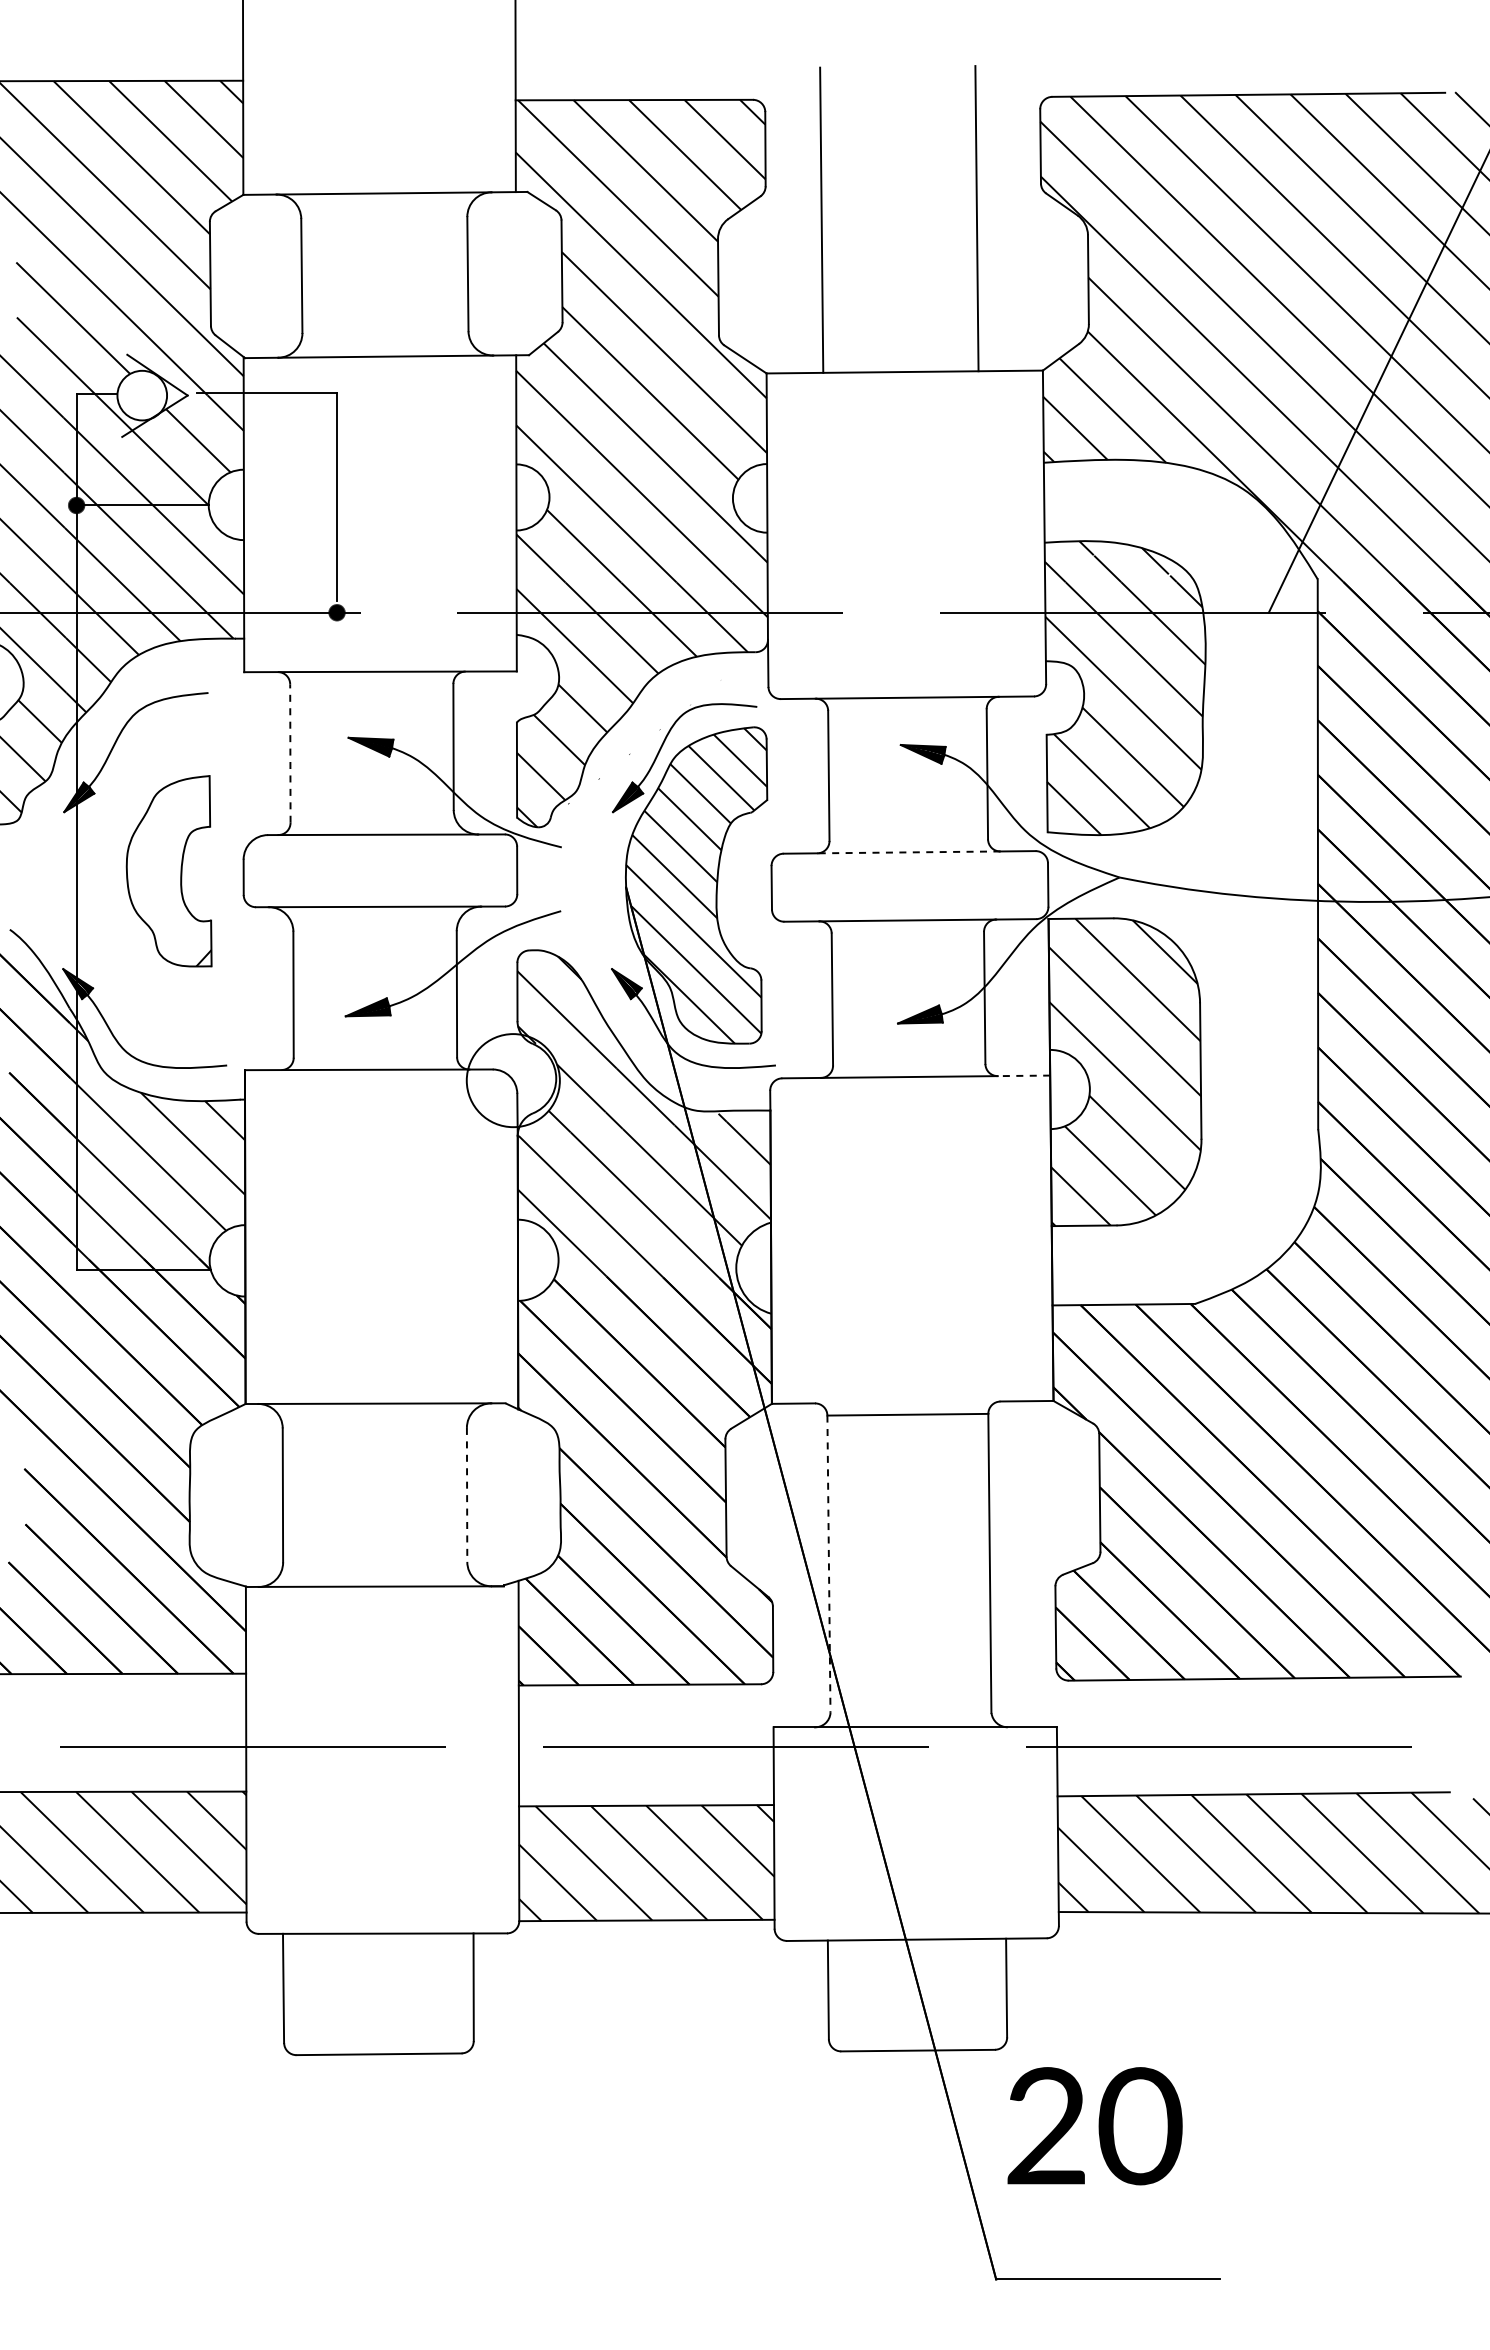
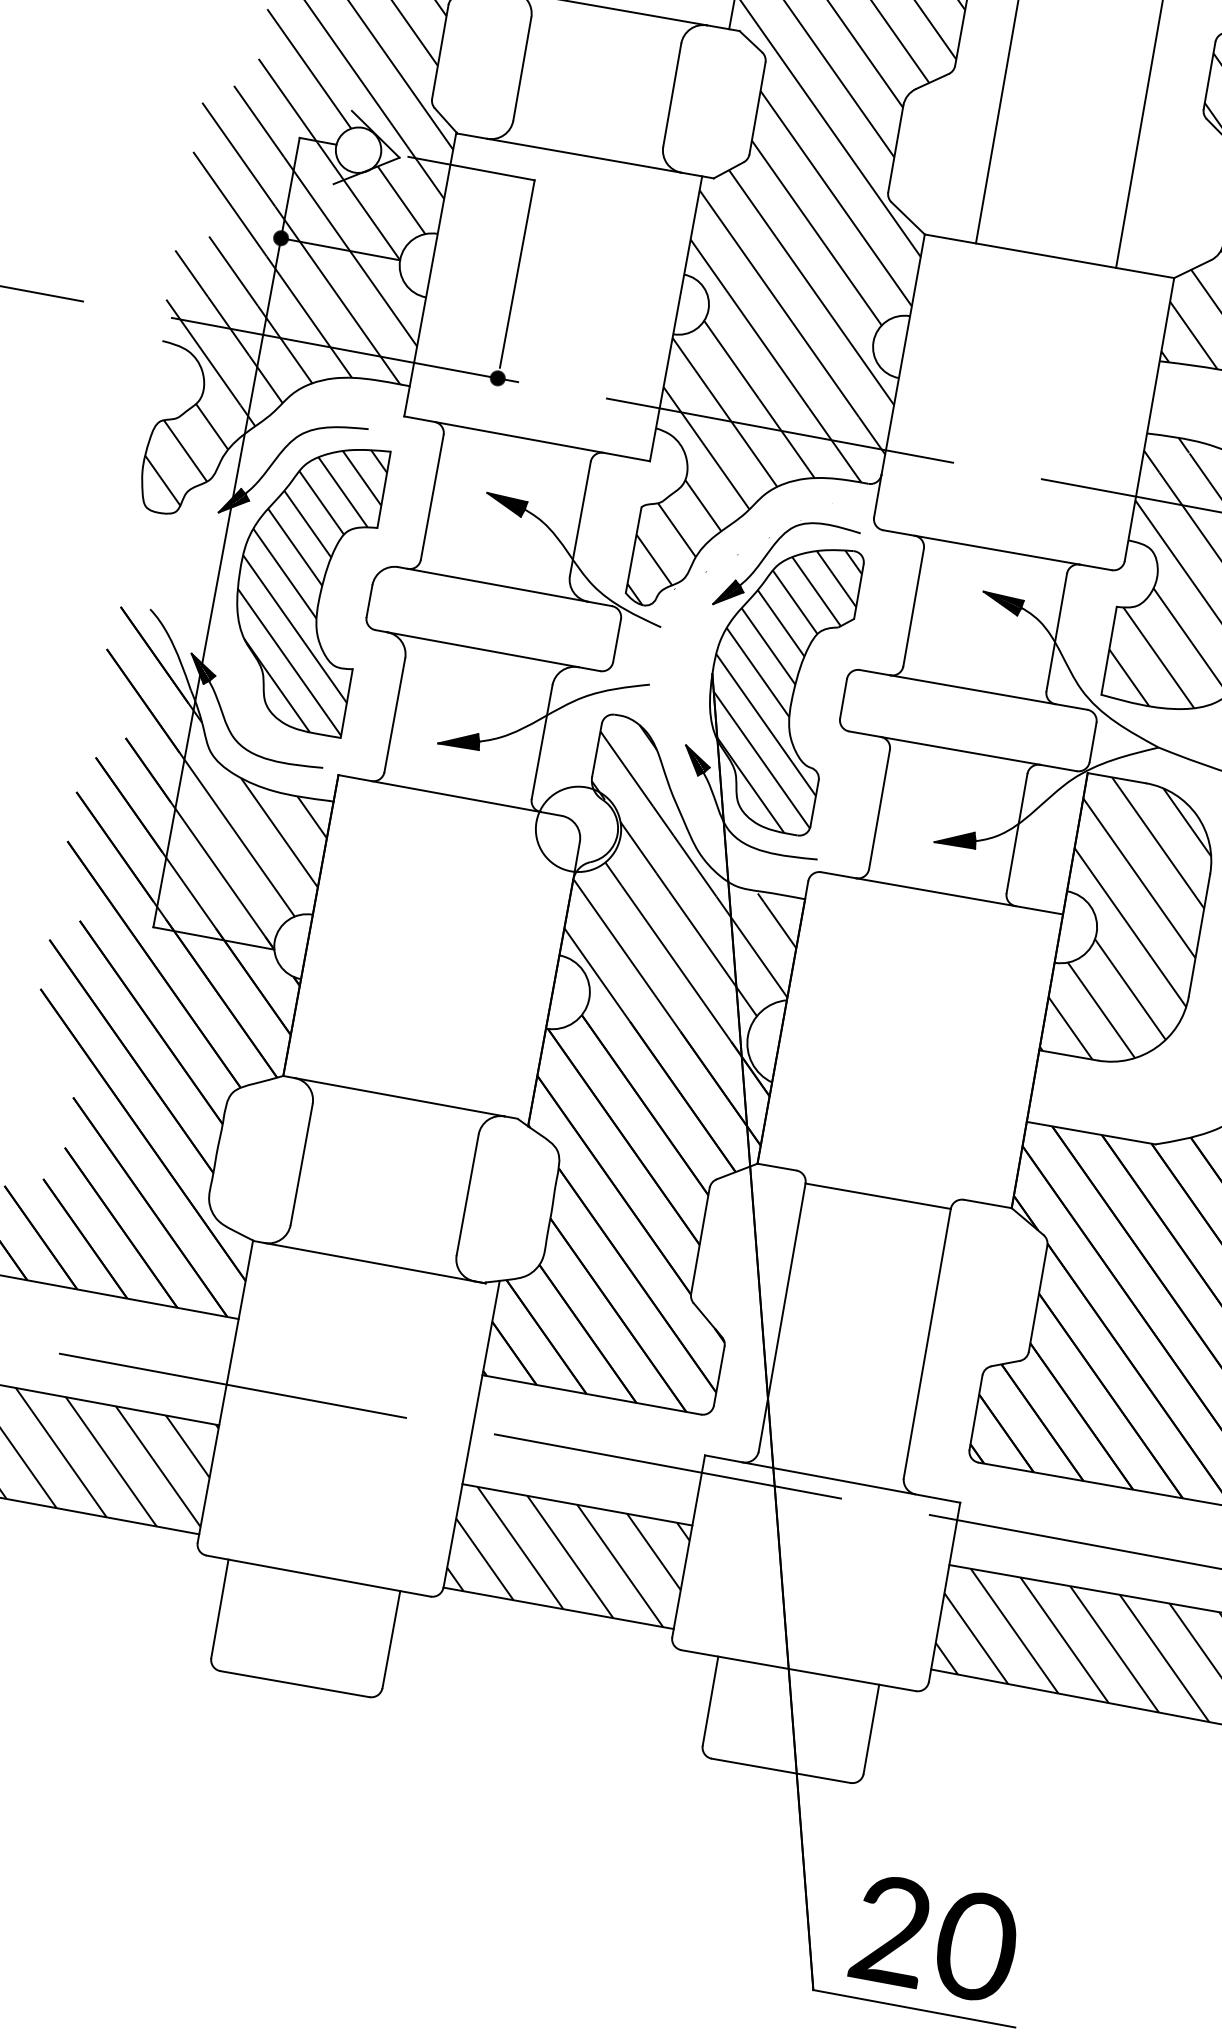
line: (290, 753) -> (432, 497), dashed -> solid
line: (908, 852) -> (972, 689), dashed -> solid
part: (168, 870) -> (302, 582), size x1.67
line: (1023, 1075) -> (1039, 909), dashed -> solid
line: (467, 1494) -> (468, 1194), dashed -> solid
line: (828, 1564) -> (781, 1317), dashed -> solid
text: (1094, 2126) -> (934, 1939), moved

